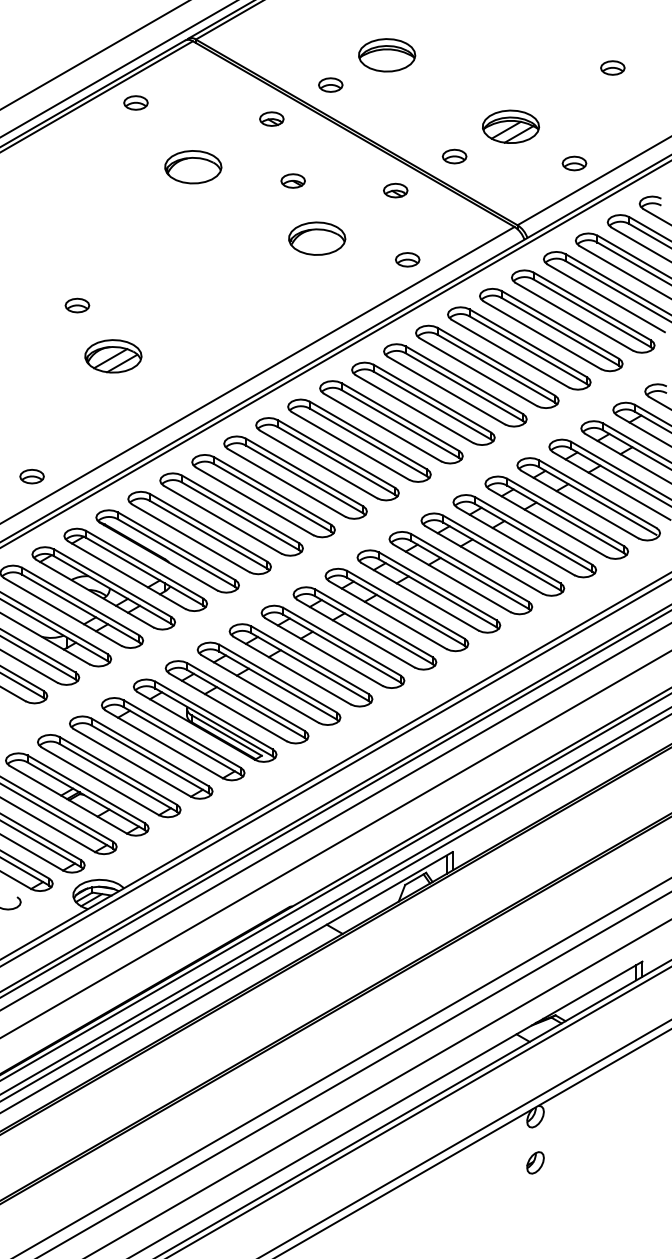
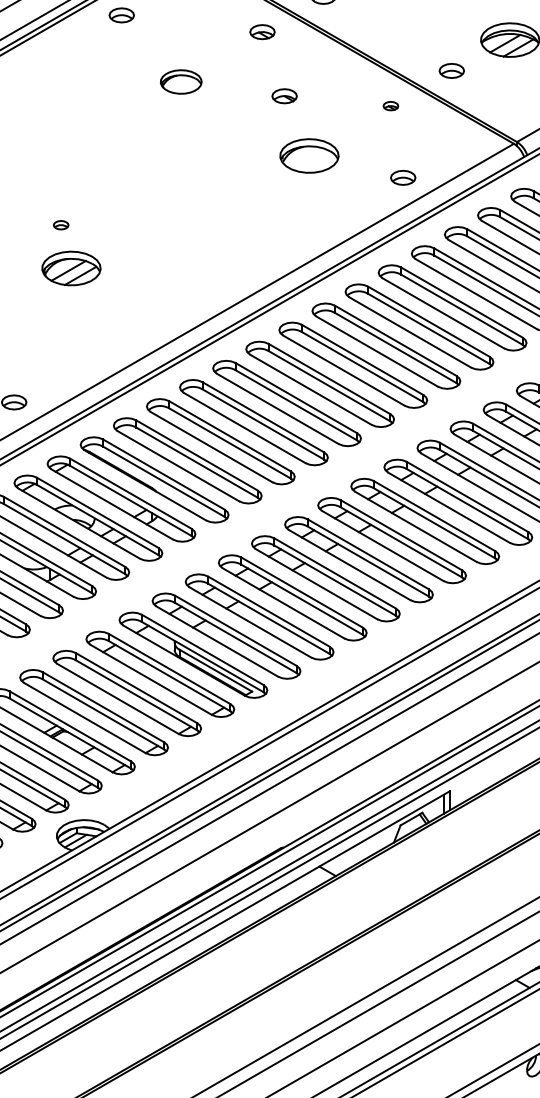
part: (193, 167) -> (181, 82), size x0.7
part: (395, 190) -> (390, 106), size x0.6
part: (77, 305) -> (61, 225), size x0.6
part: (113, 356) -> (71, 268), moved

